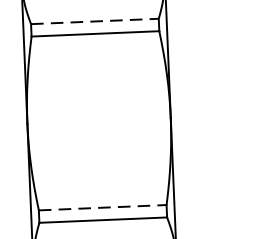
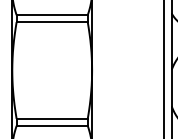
line: (95, 22) -> (52, 15), dashed -> solid
line: (103, 206) -> (52, 118), dashed -> solid

